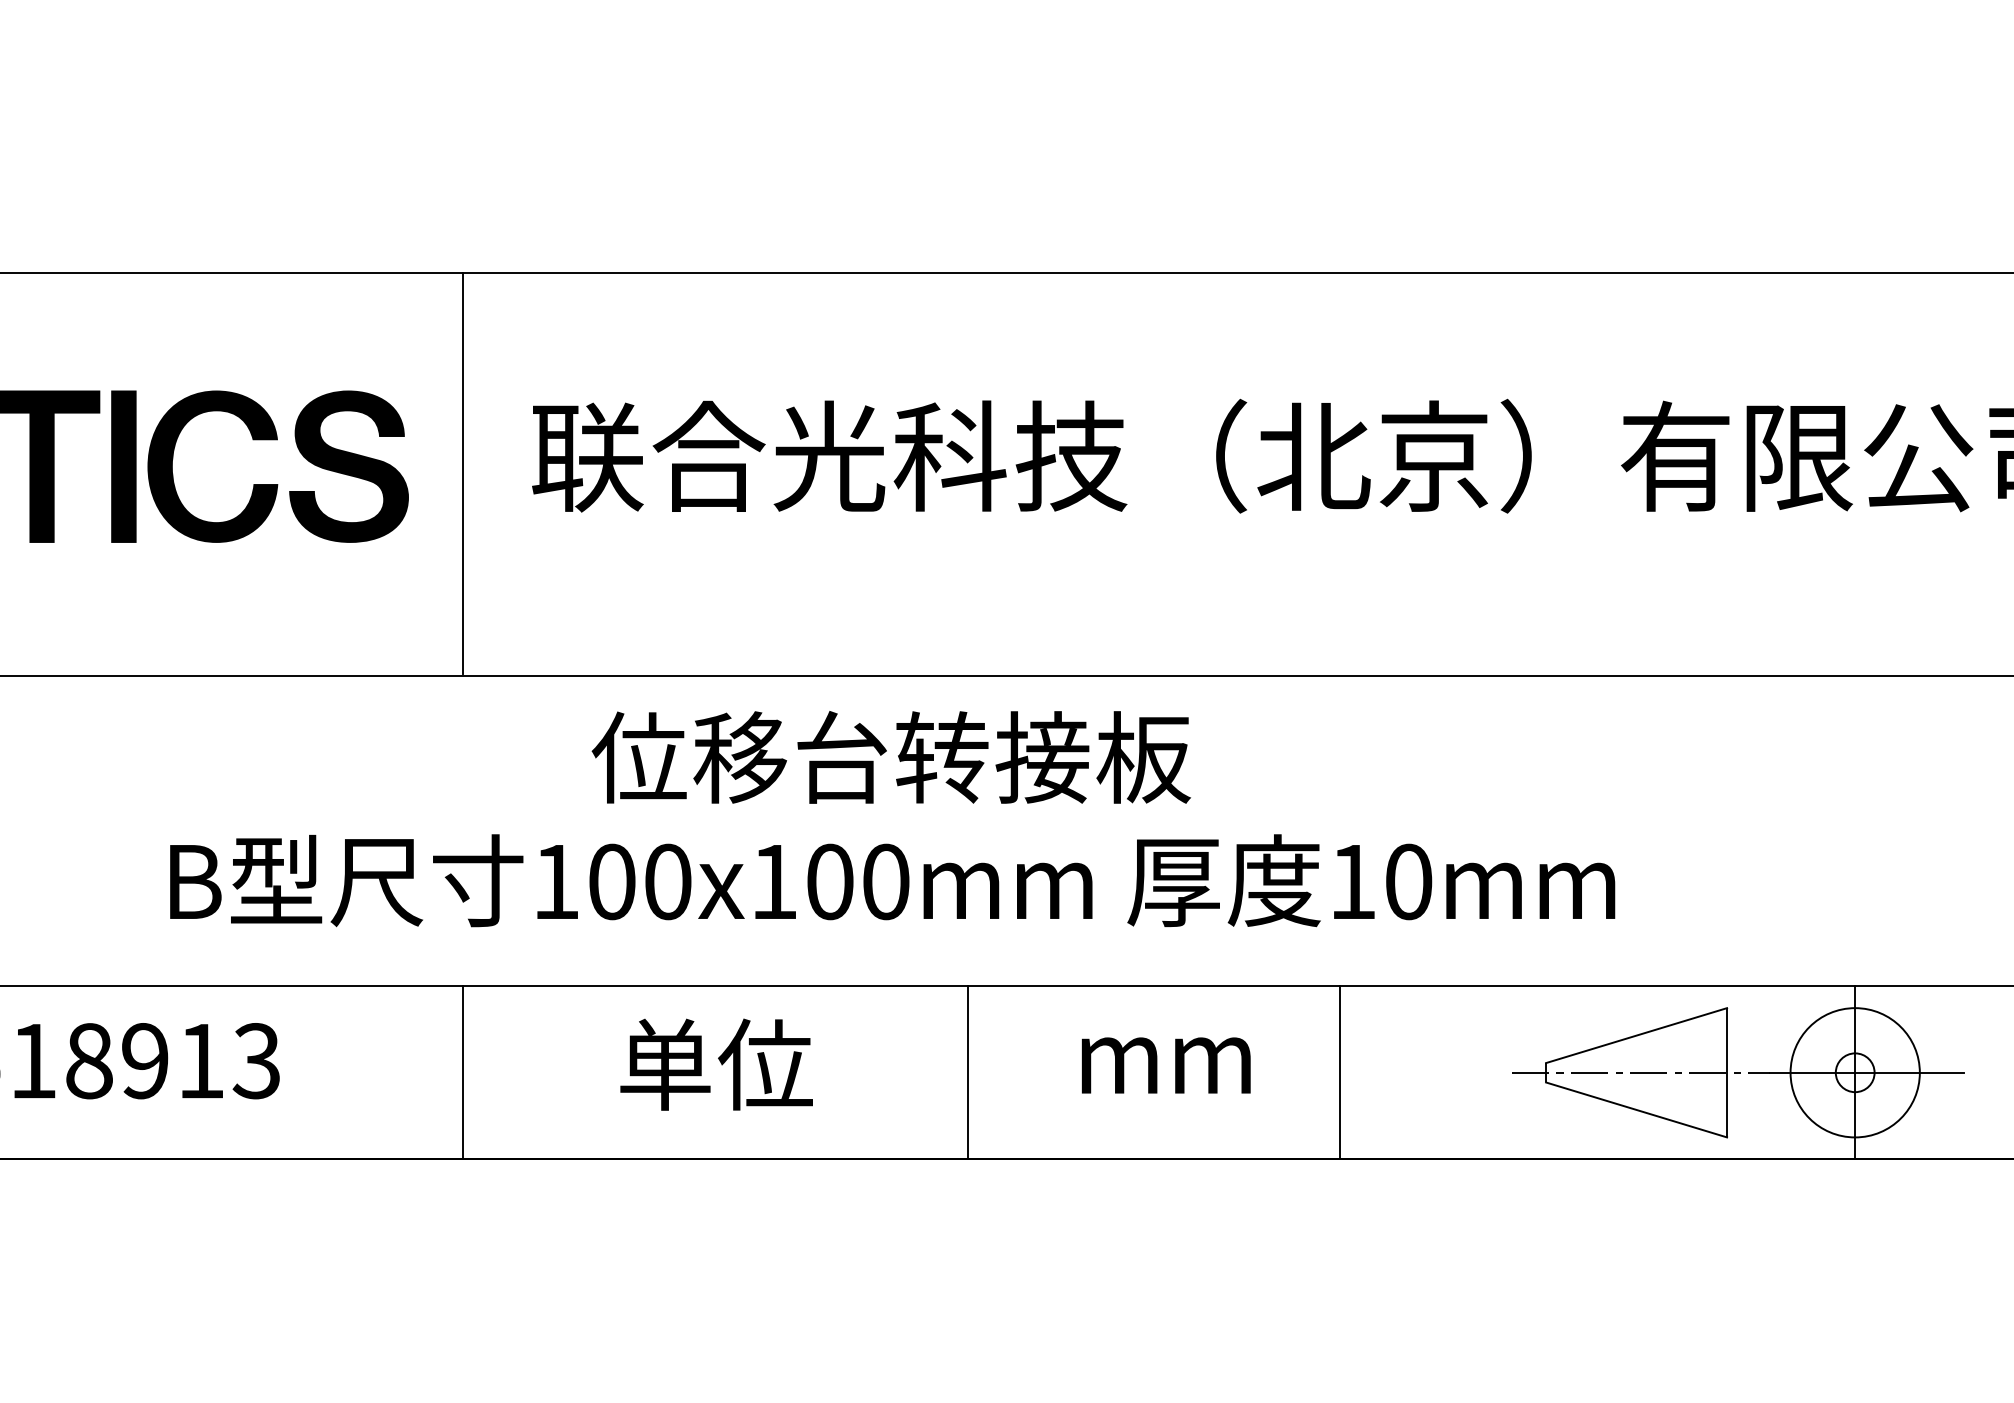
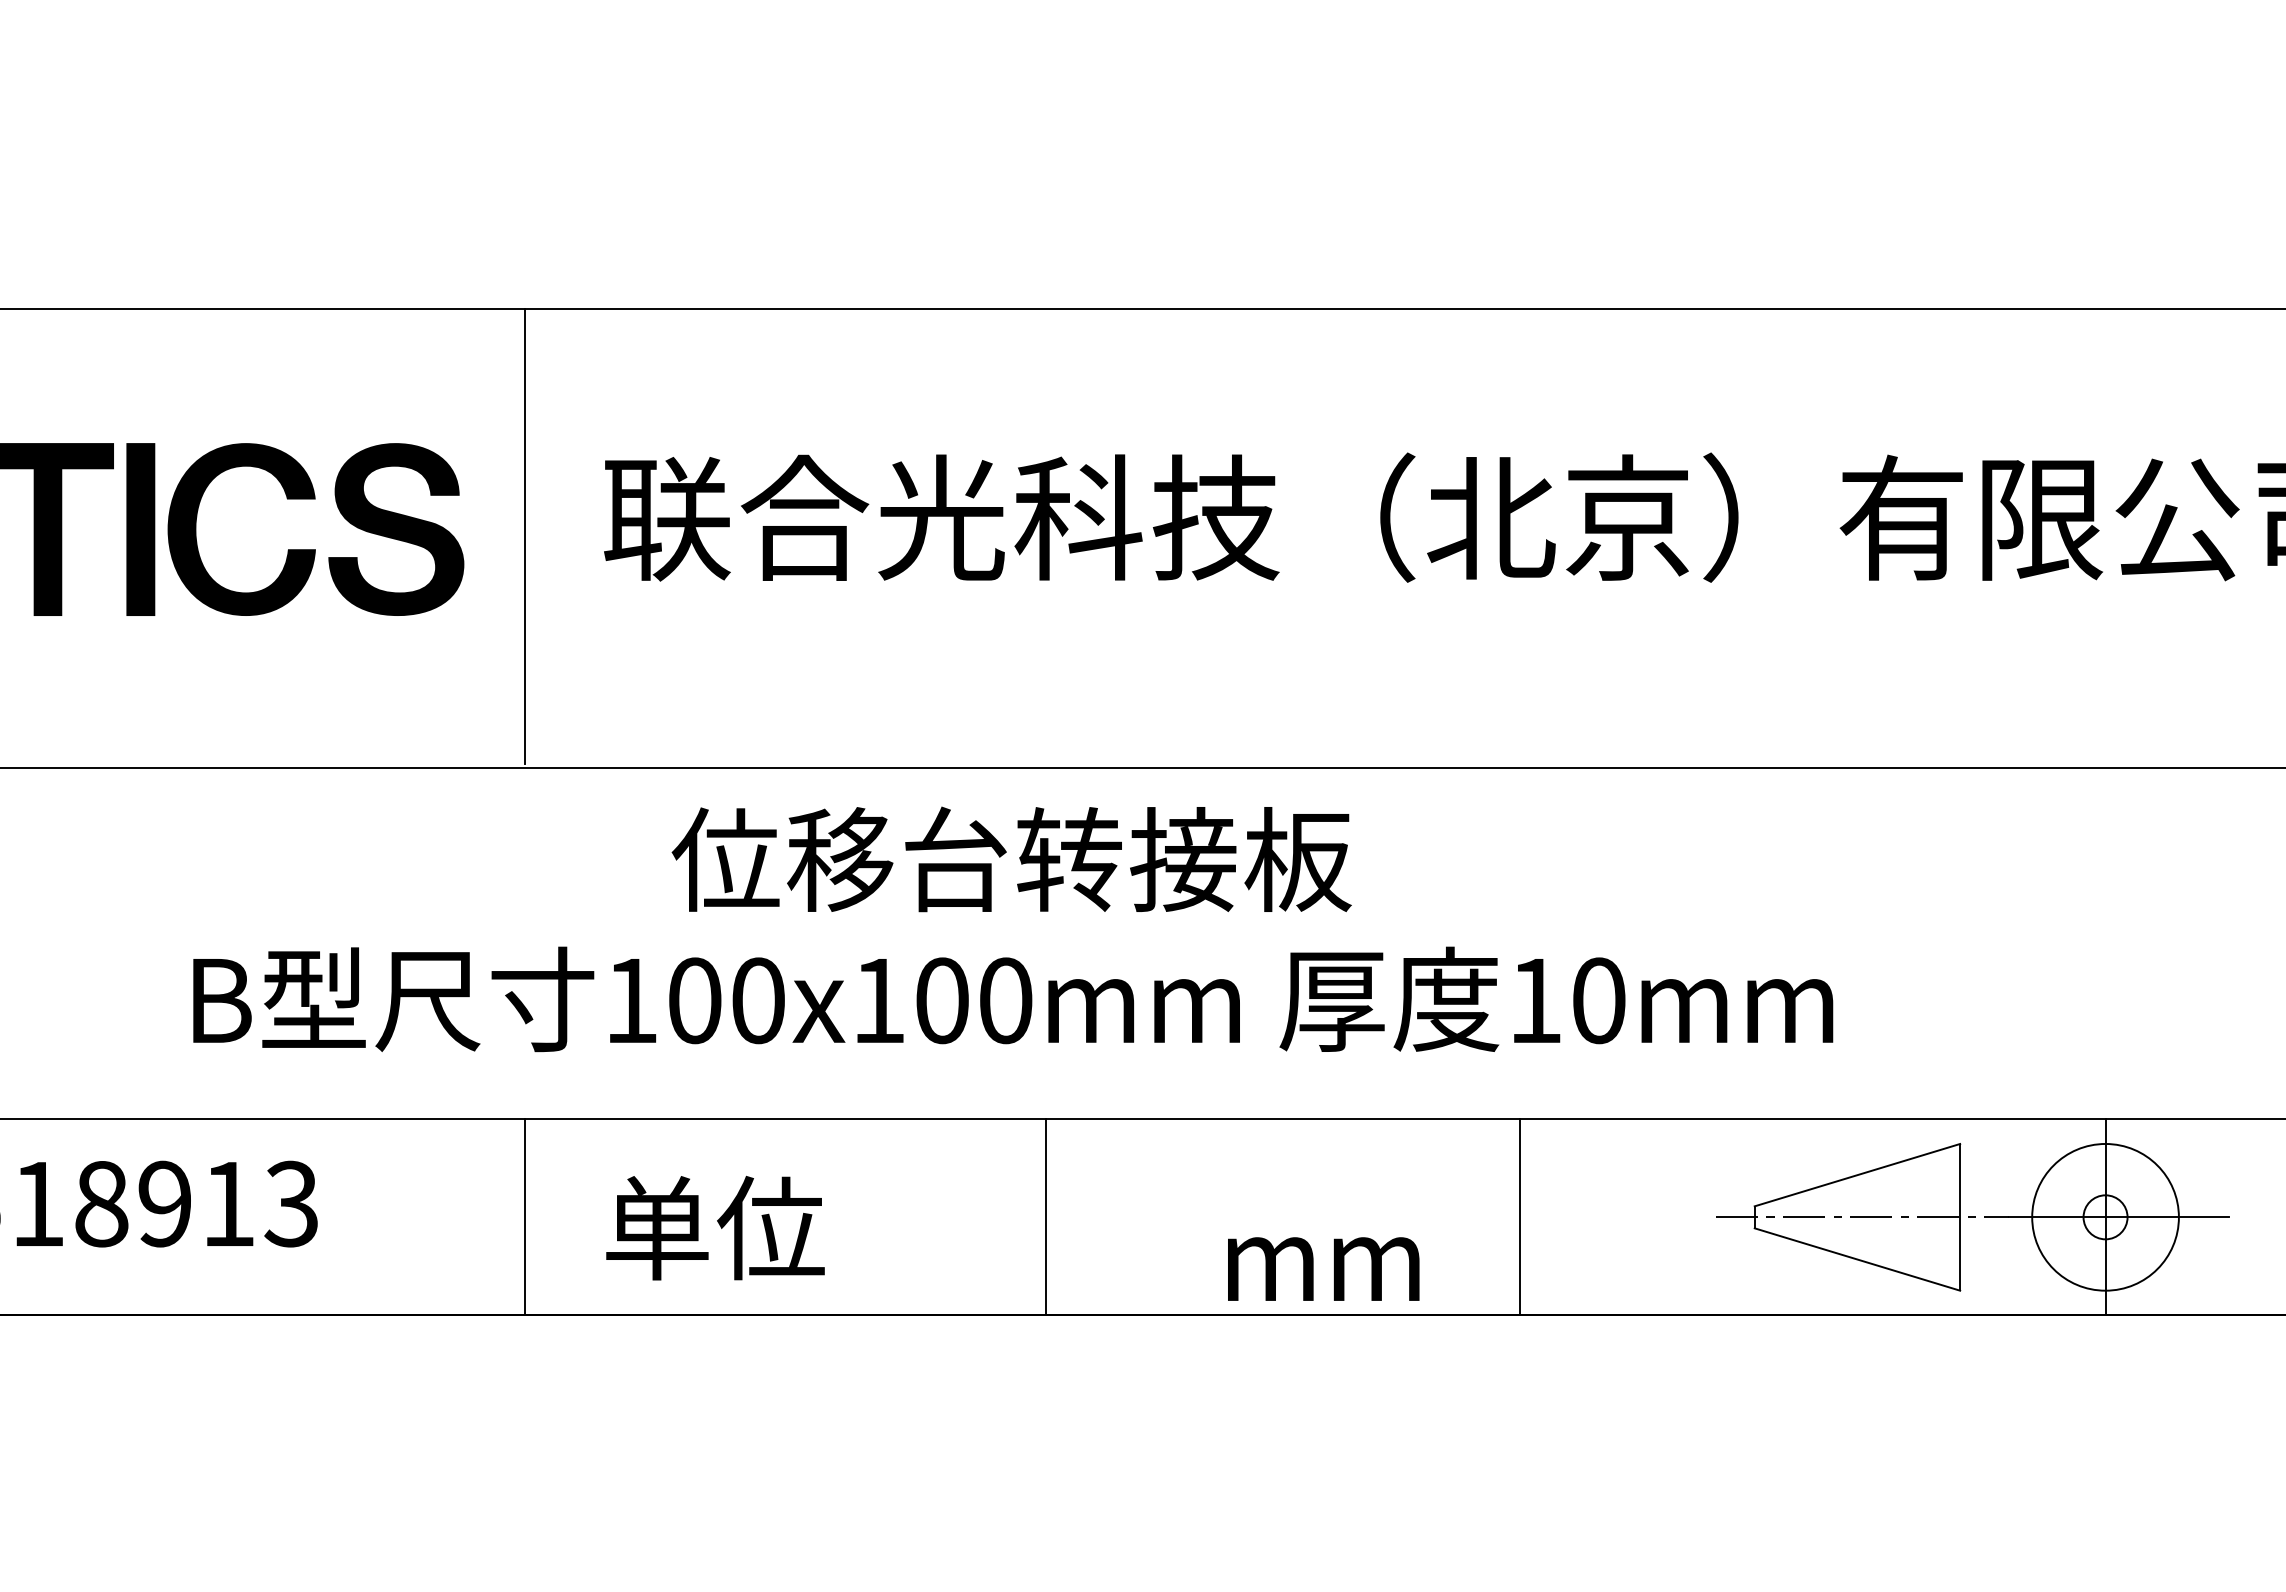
text: (716, 1064) -> (715, 1227), moved
text: (1166, 1064) -> (1323, 1268), moved
line: (967, 1072) -> (1045, 1217), moved

